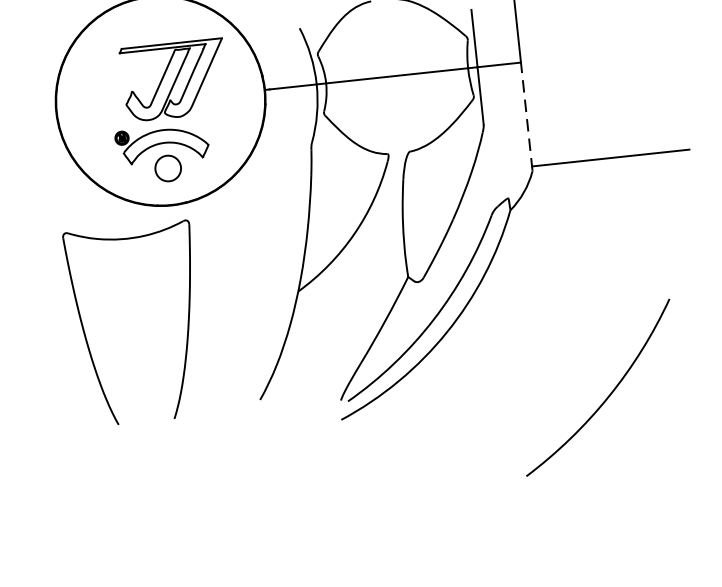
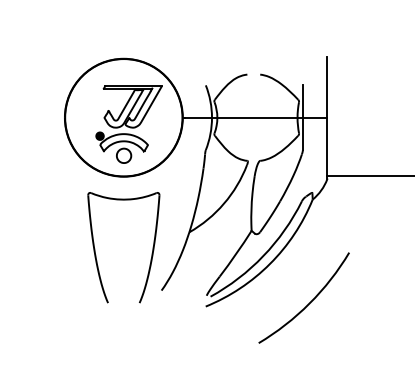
line: (526, 115) -> (327, 147), dashed -> solid
part: (88, 341) -> (96, 254), moved
arc: (608, 394) -> (309, 302), moved

